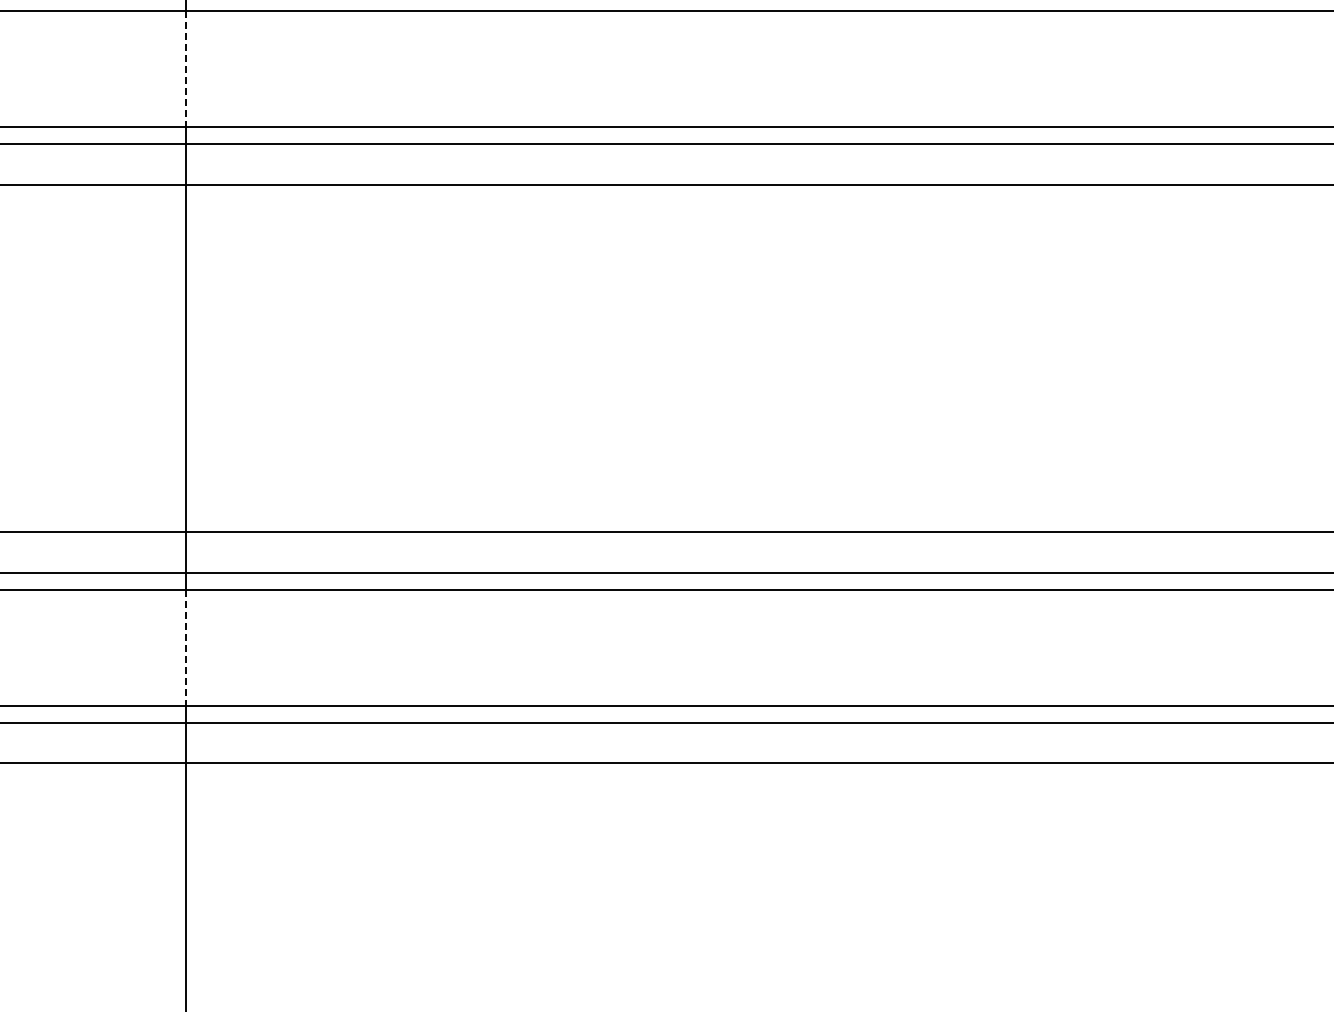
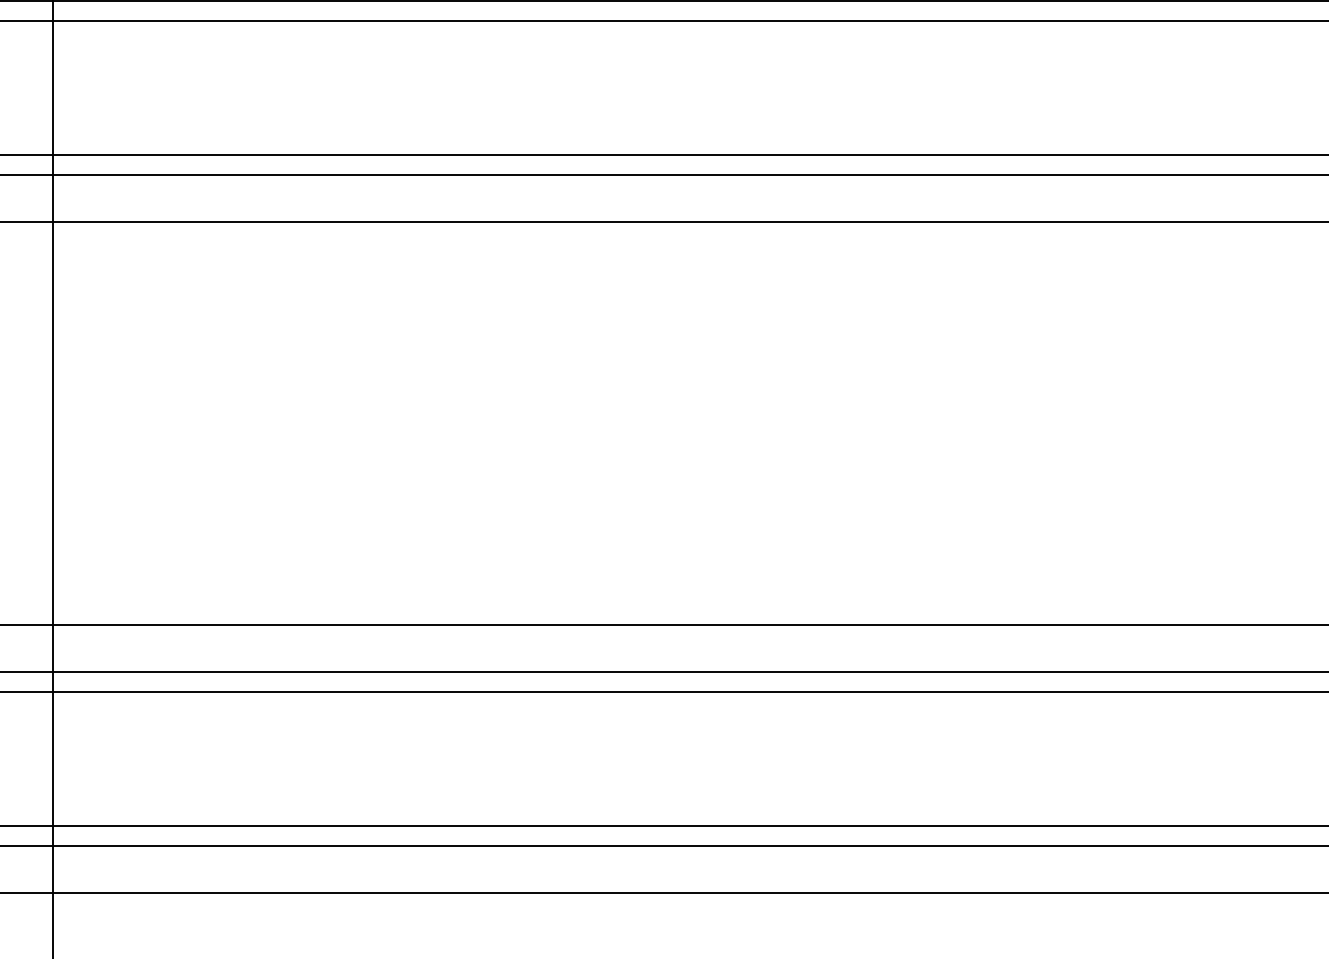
line: (186, 68) -> (53, 87), dashed -> solid
line: (186, 647) -> (53, 758), dashed -> solid

